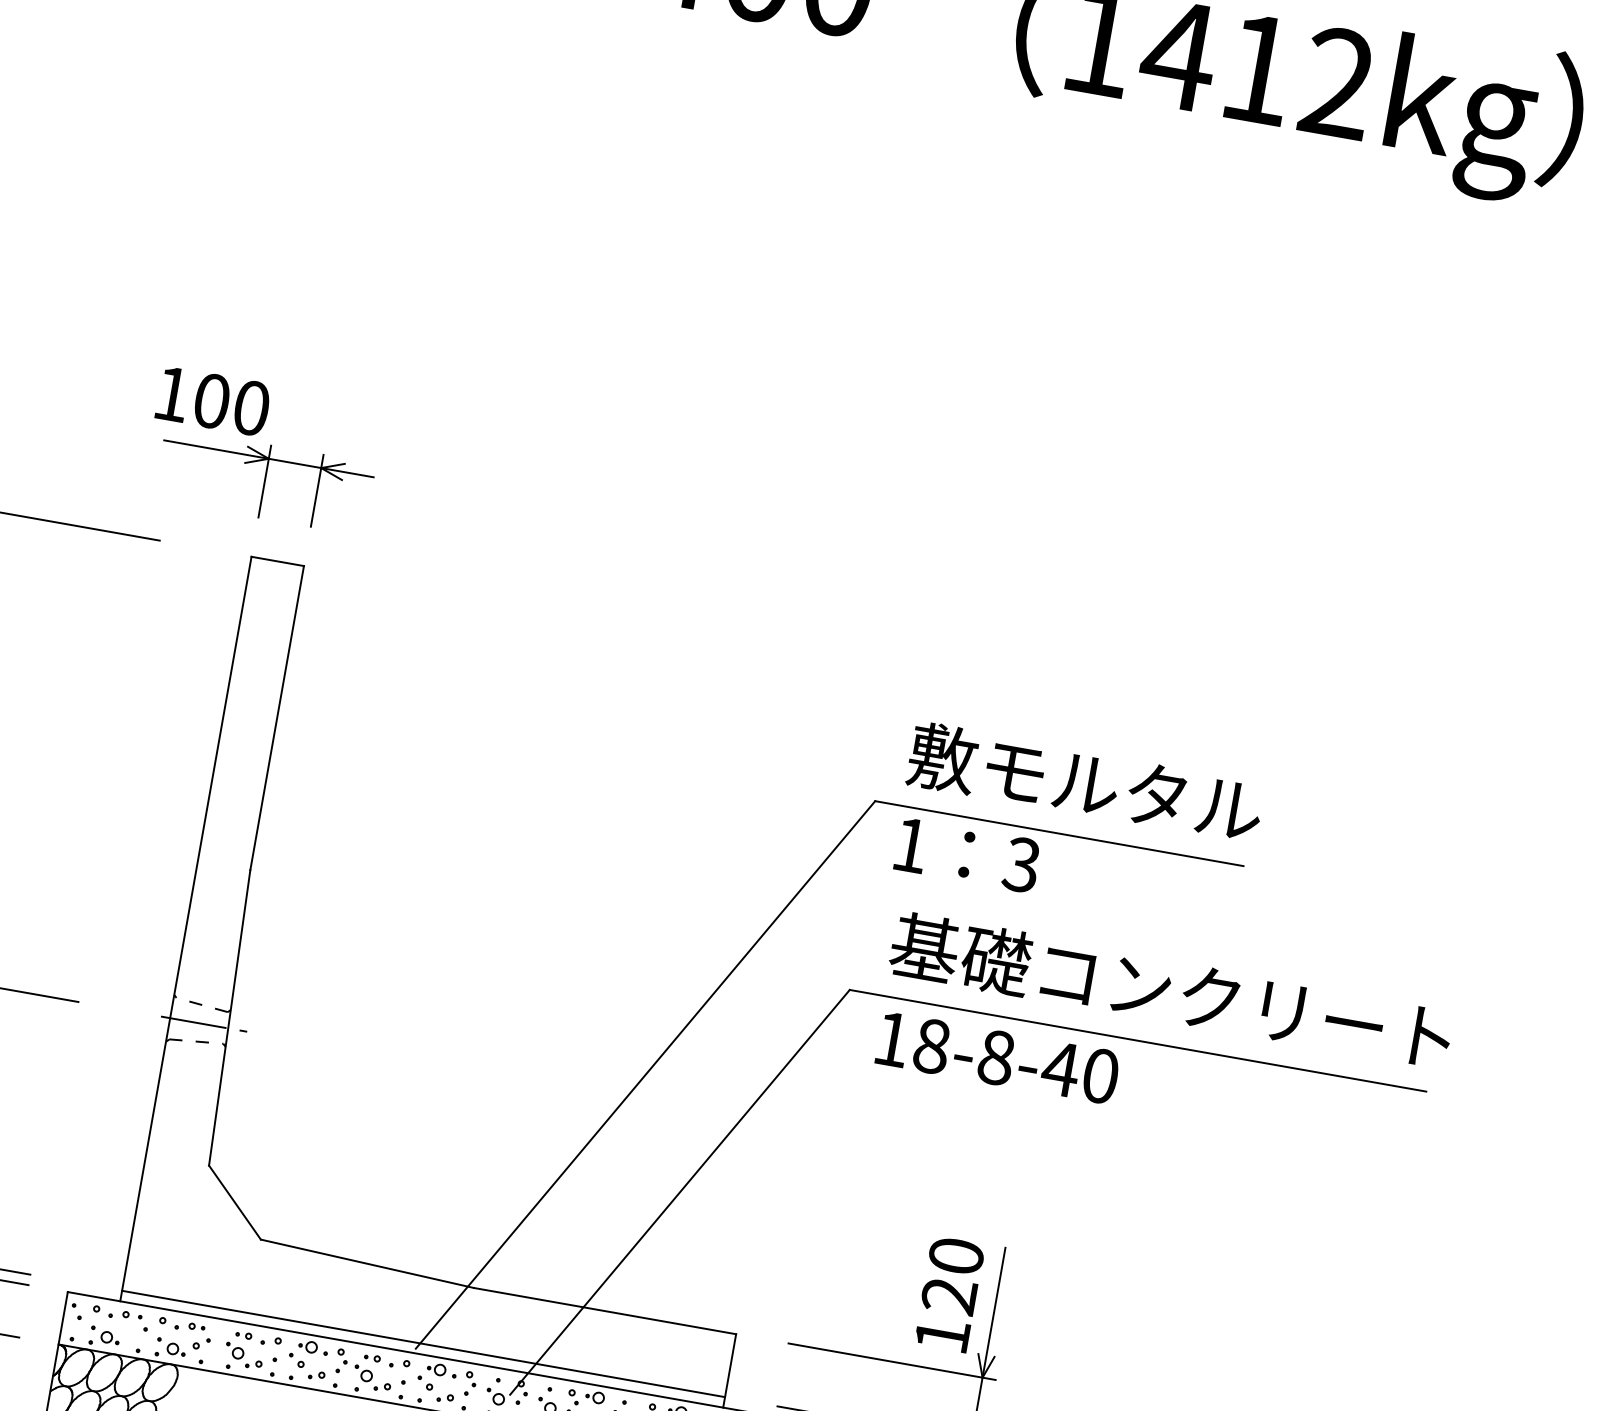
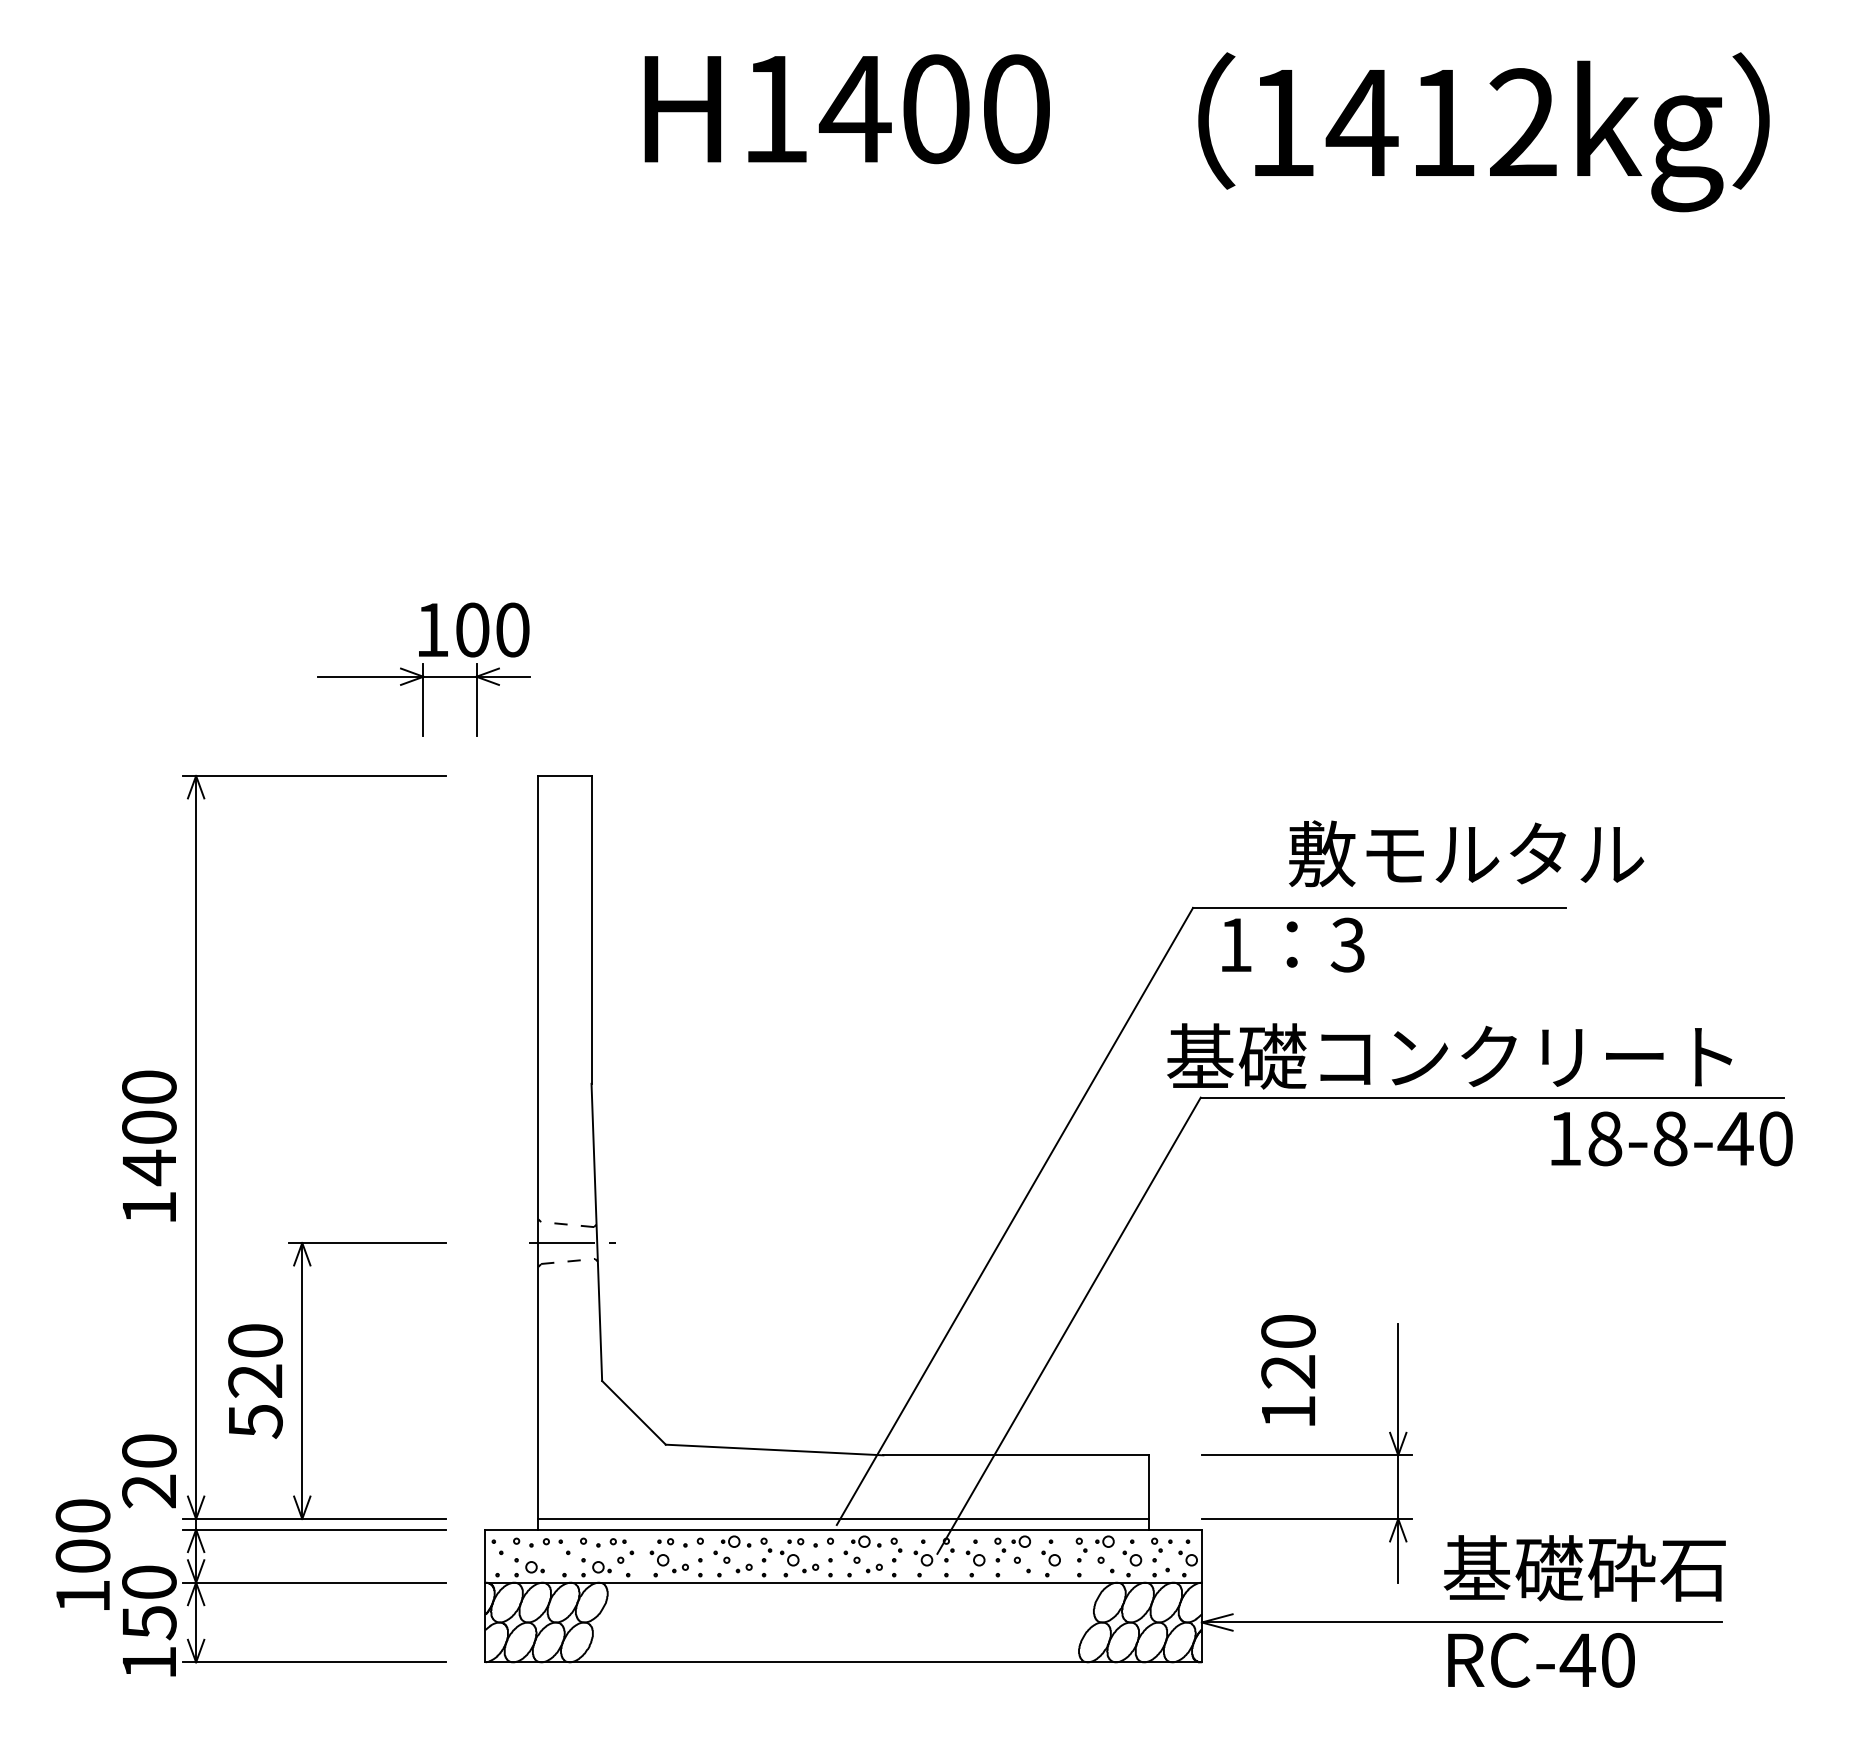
part: (264, 481) -> (423, 699), moved
text: (1085, 782) -> (1466, 853), moved
text: (1171, 991) -> (1449, 1056), moved
text: (997, 1057) -> (1671, 1138), moved
text: (949, 1294) -> (1288, 1370), moved

